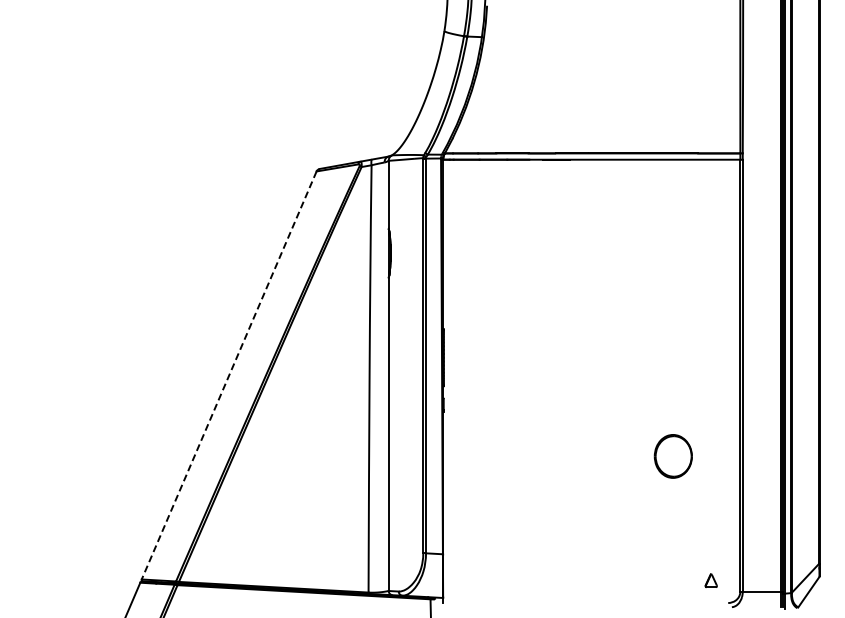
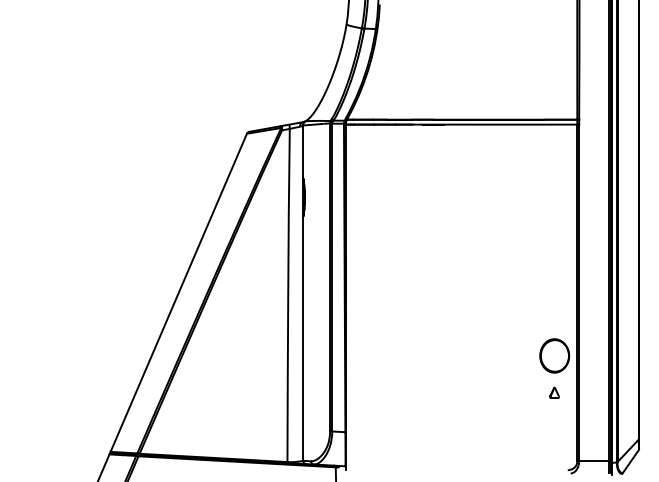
line: (229, 375) -> (179, 292), dashed -> solid
part: (672, 456) -> (554, 355), moved
part: (710, 580) -> (554, 392), moved

